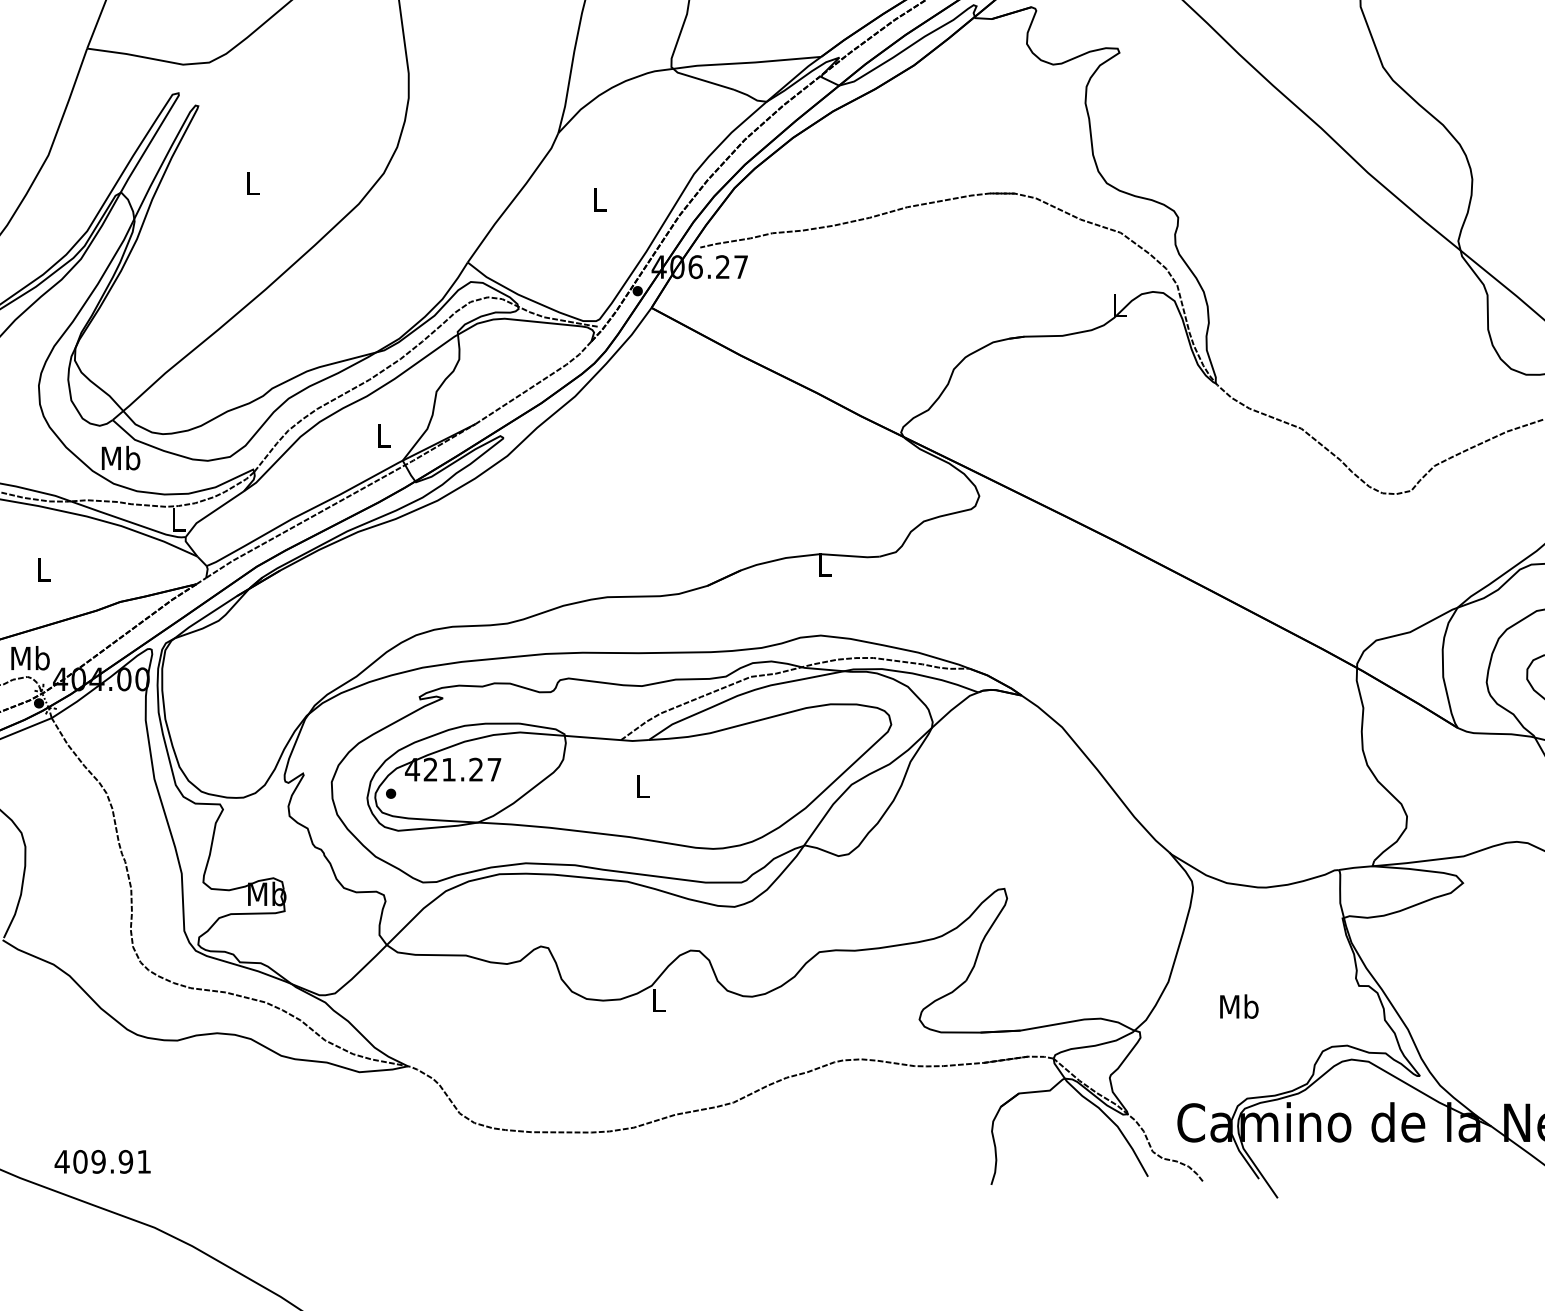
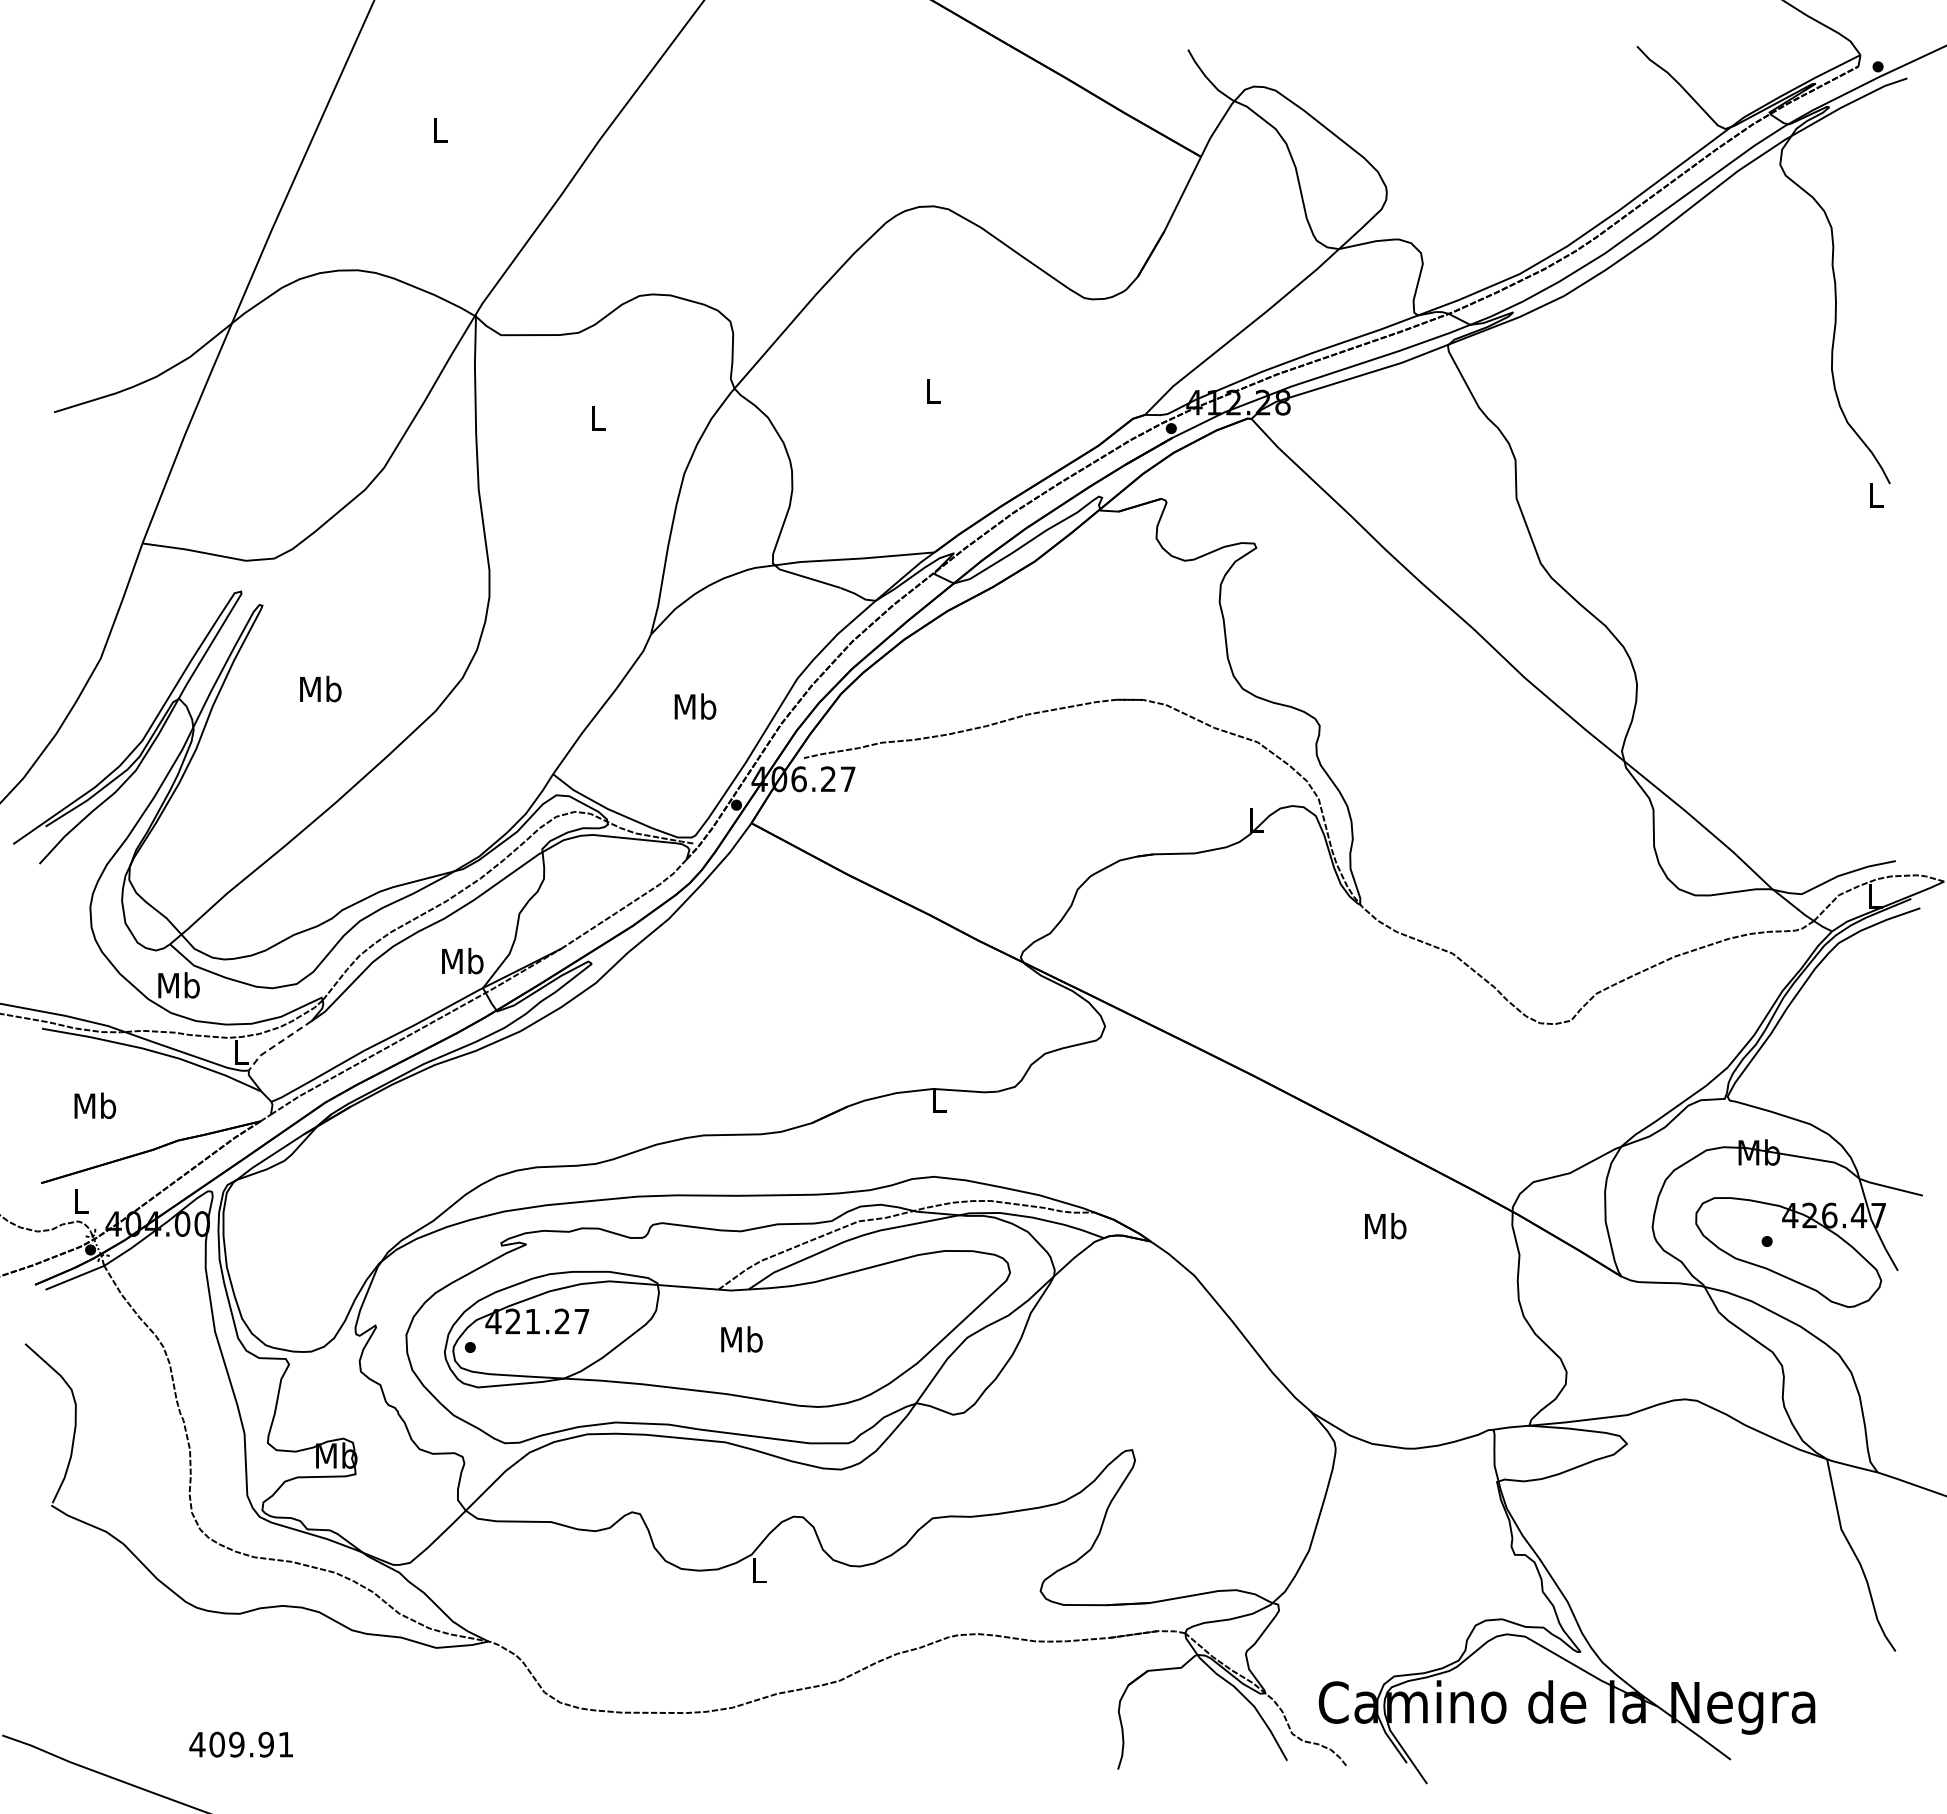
text: (252, 183) -> (320, 688), L -> Mb
text: (599, 199) -> (695, 706), L -> Mb
text: (383, 435) -> (462, 960), L -> Mb
line: (212, 512) -> (277, 1043), solid -> dashed
text: (43, 569) -> (95, 1105), L -> Mb
text: (30, 658) -> (81, 1201), Mb -> L
text: (642, 786) -> (741, 1339), L -> Mb
text: (1239, 1006) -> (1385, 1226), moved
text: (102, 1161) -> (240, 1744), moved

